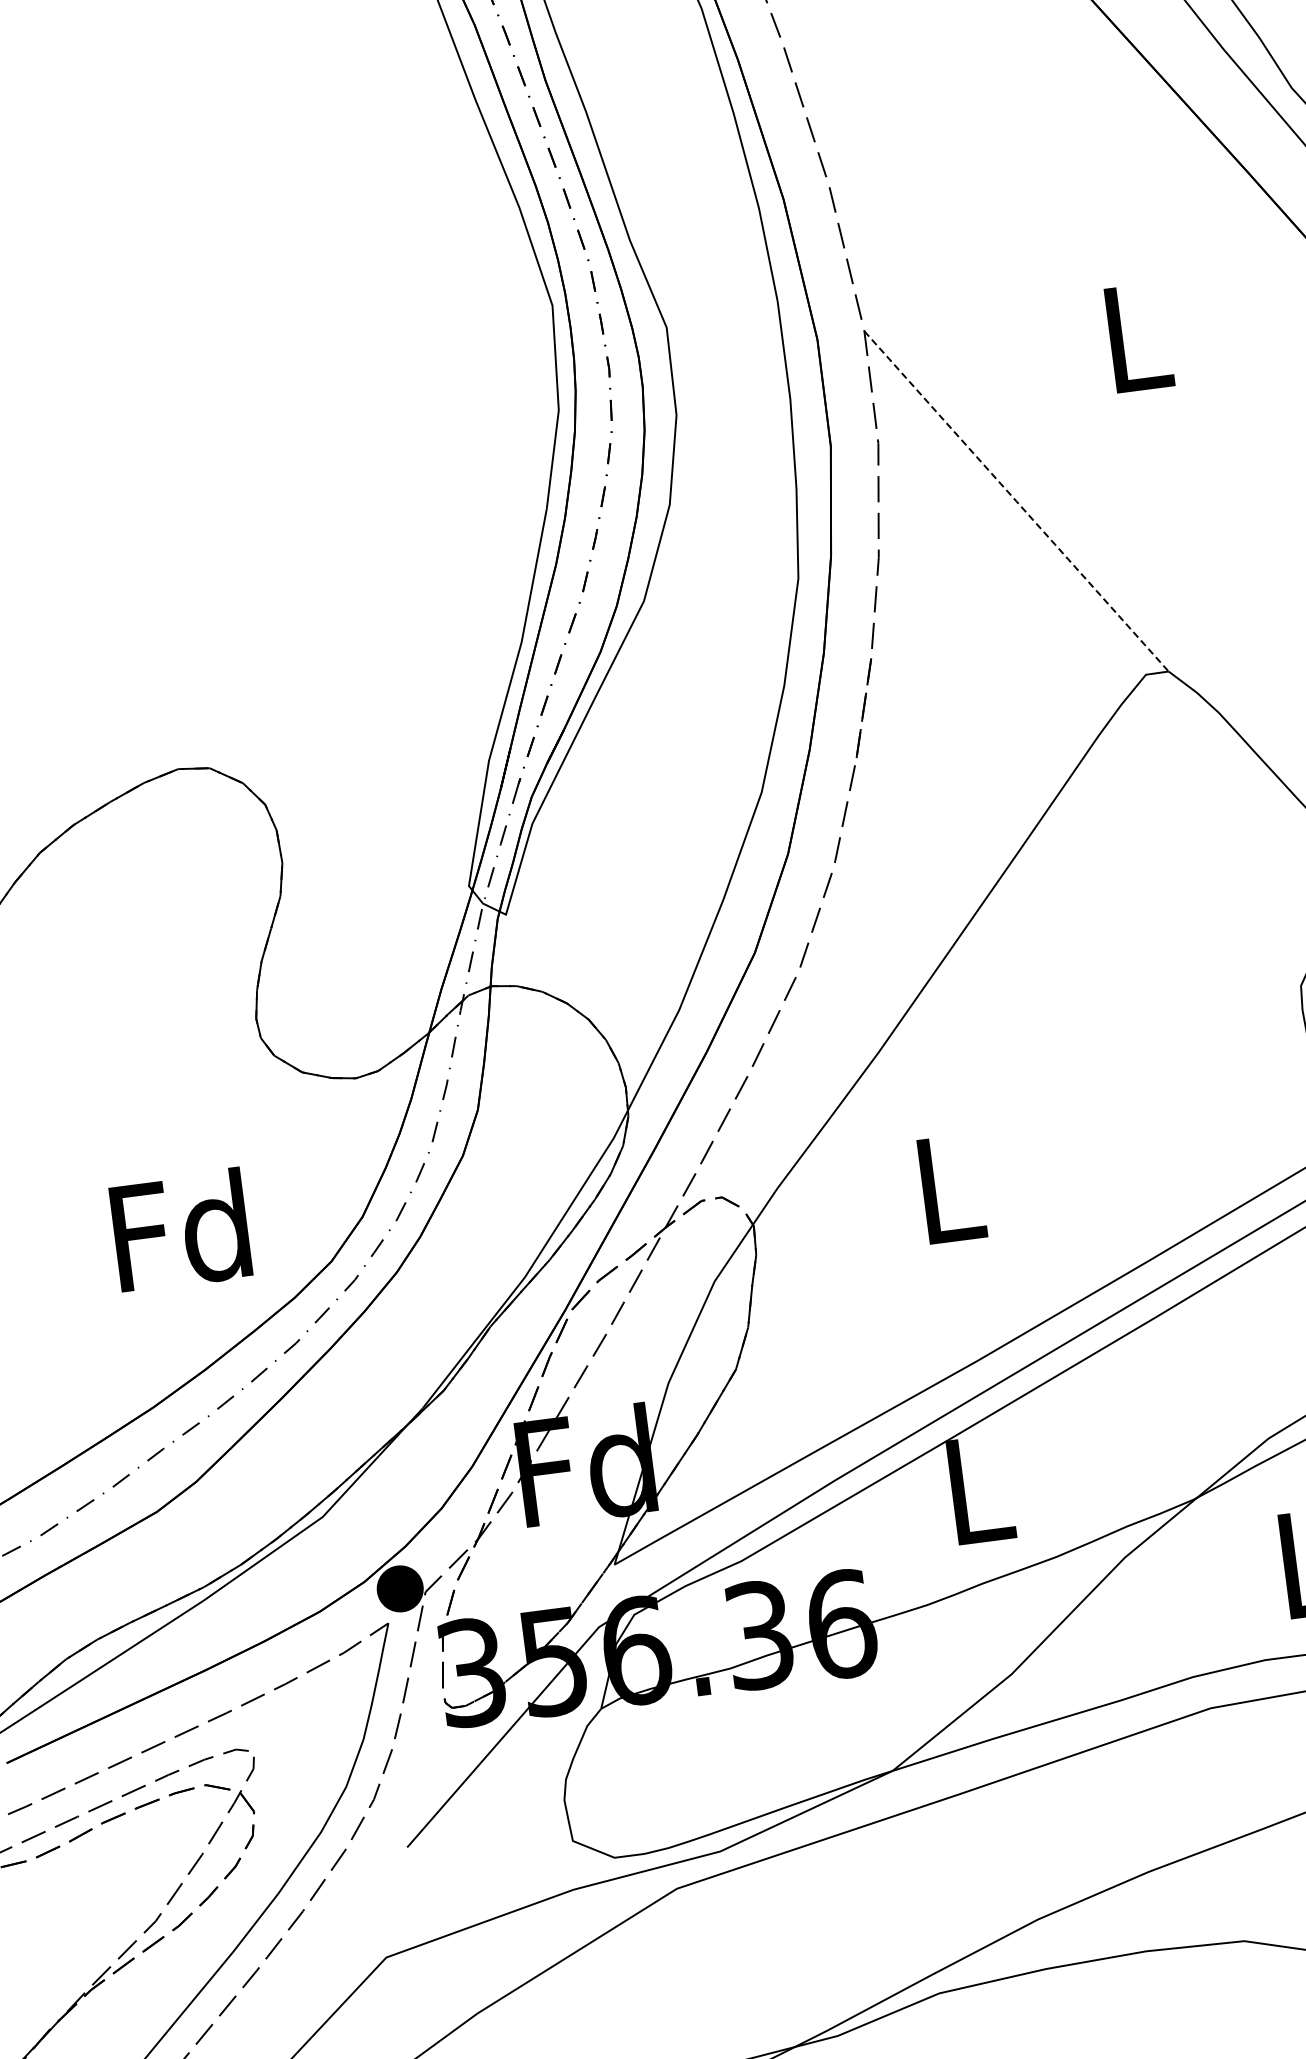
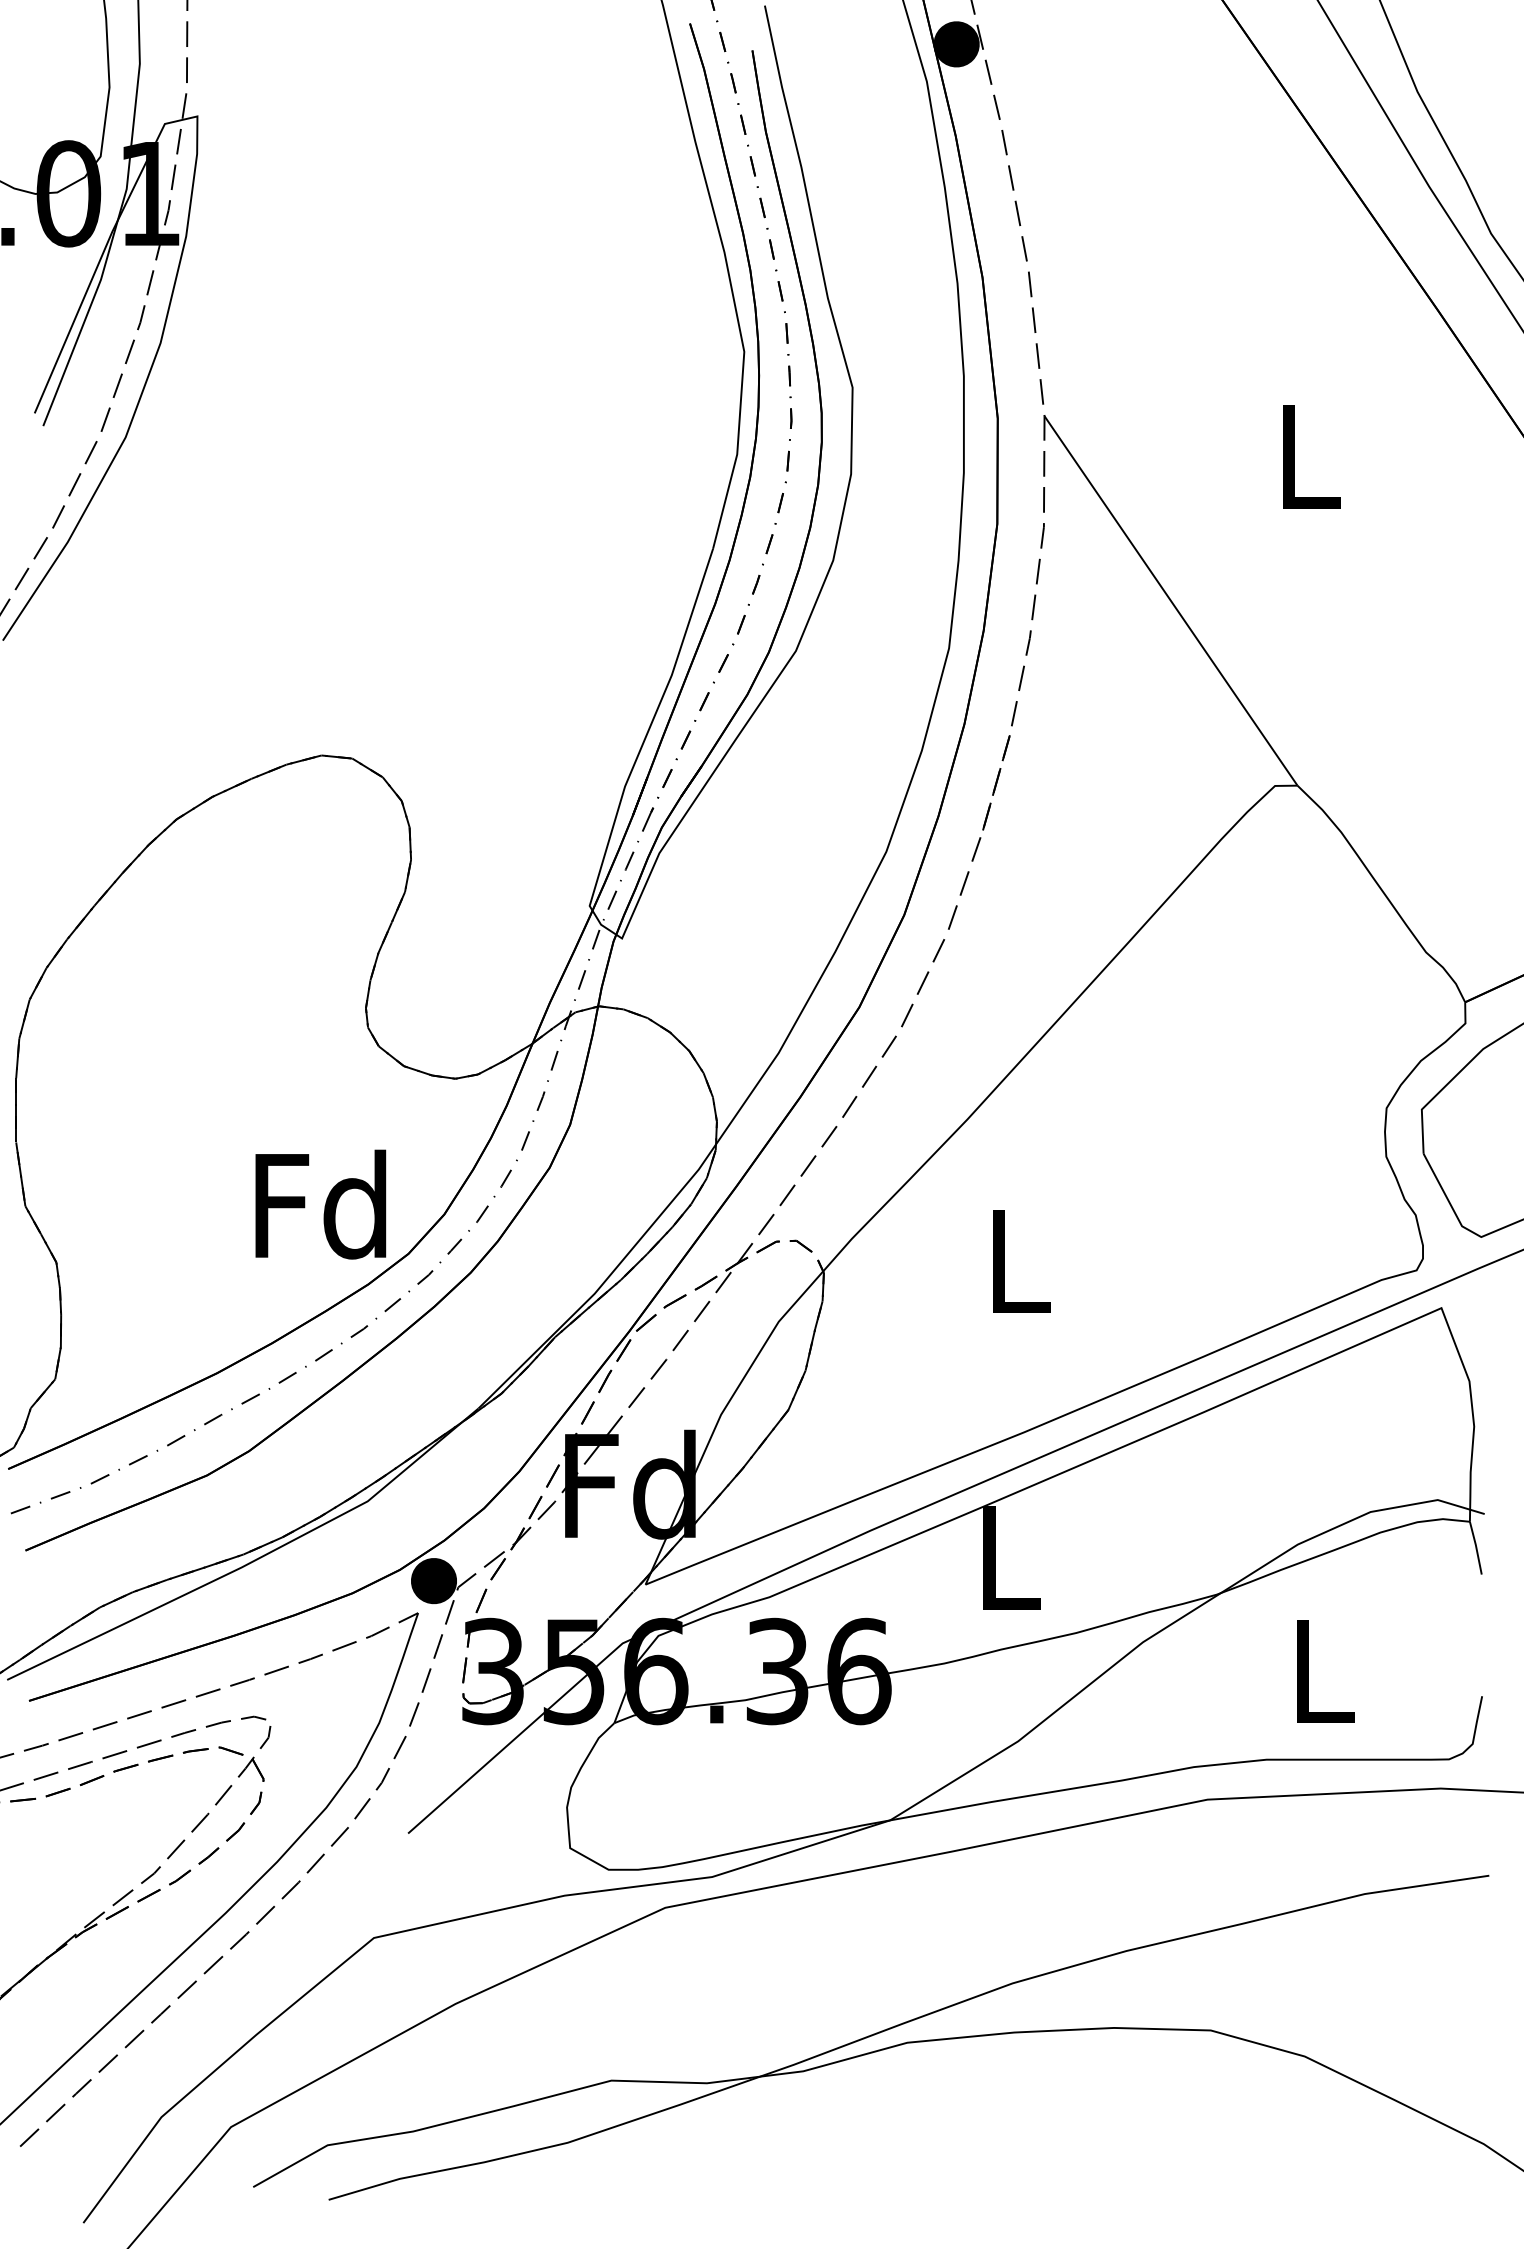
line: (1017, 501) -> (1171, 601), dashed -> solid
text: (180, 1230) -> (320, 1204), moved

